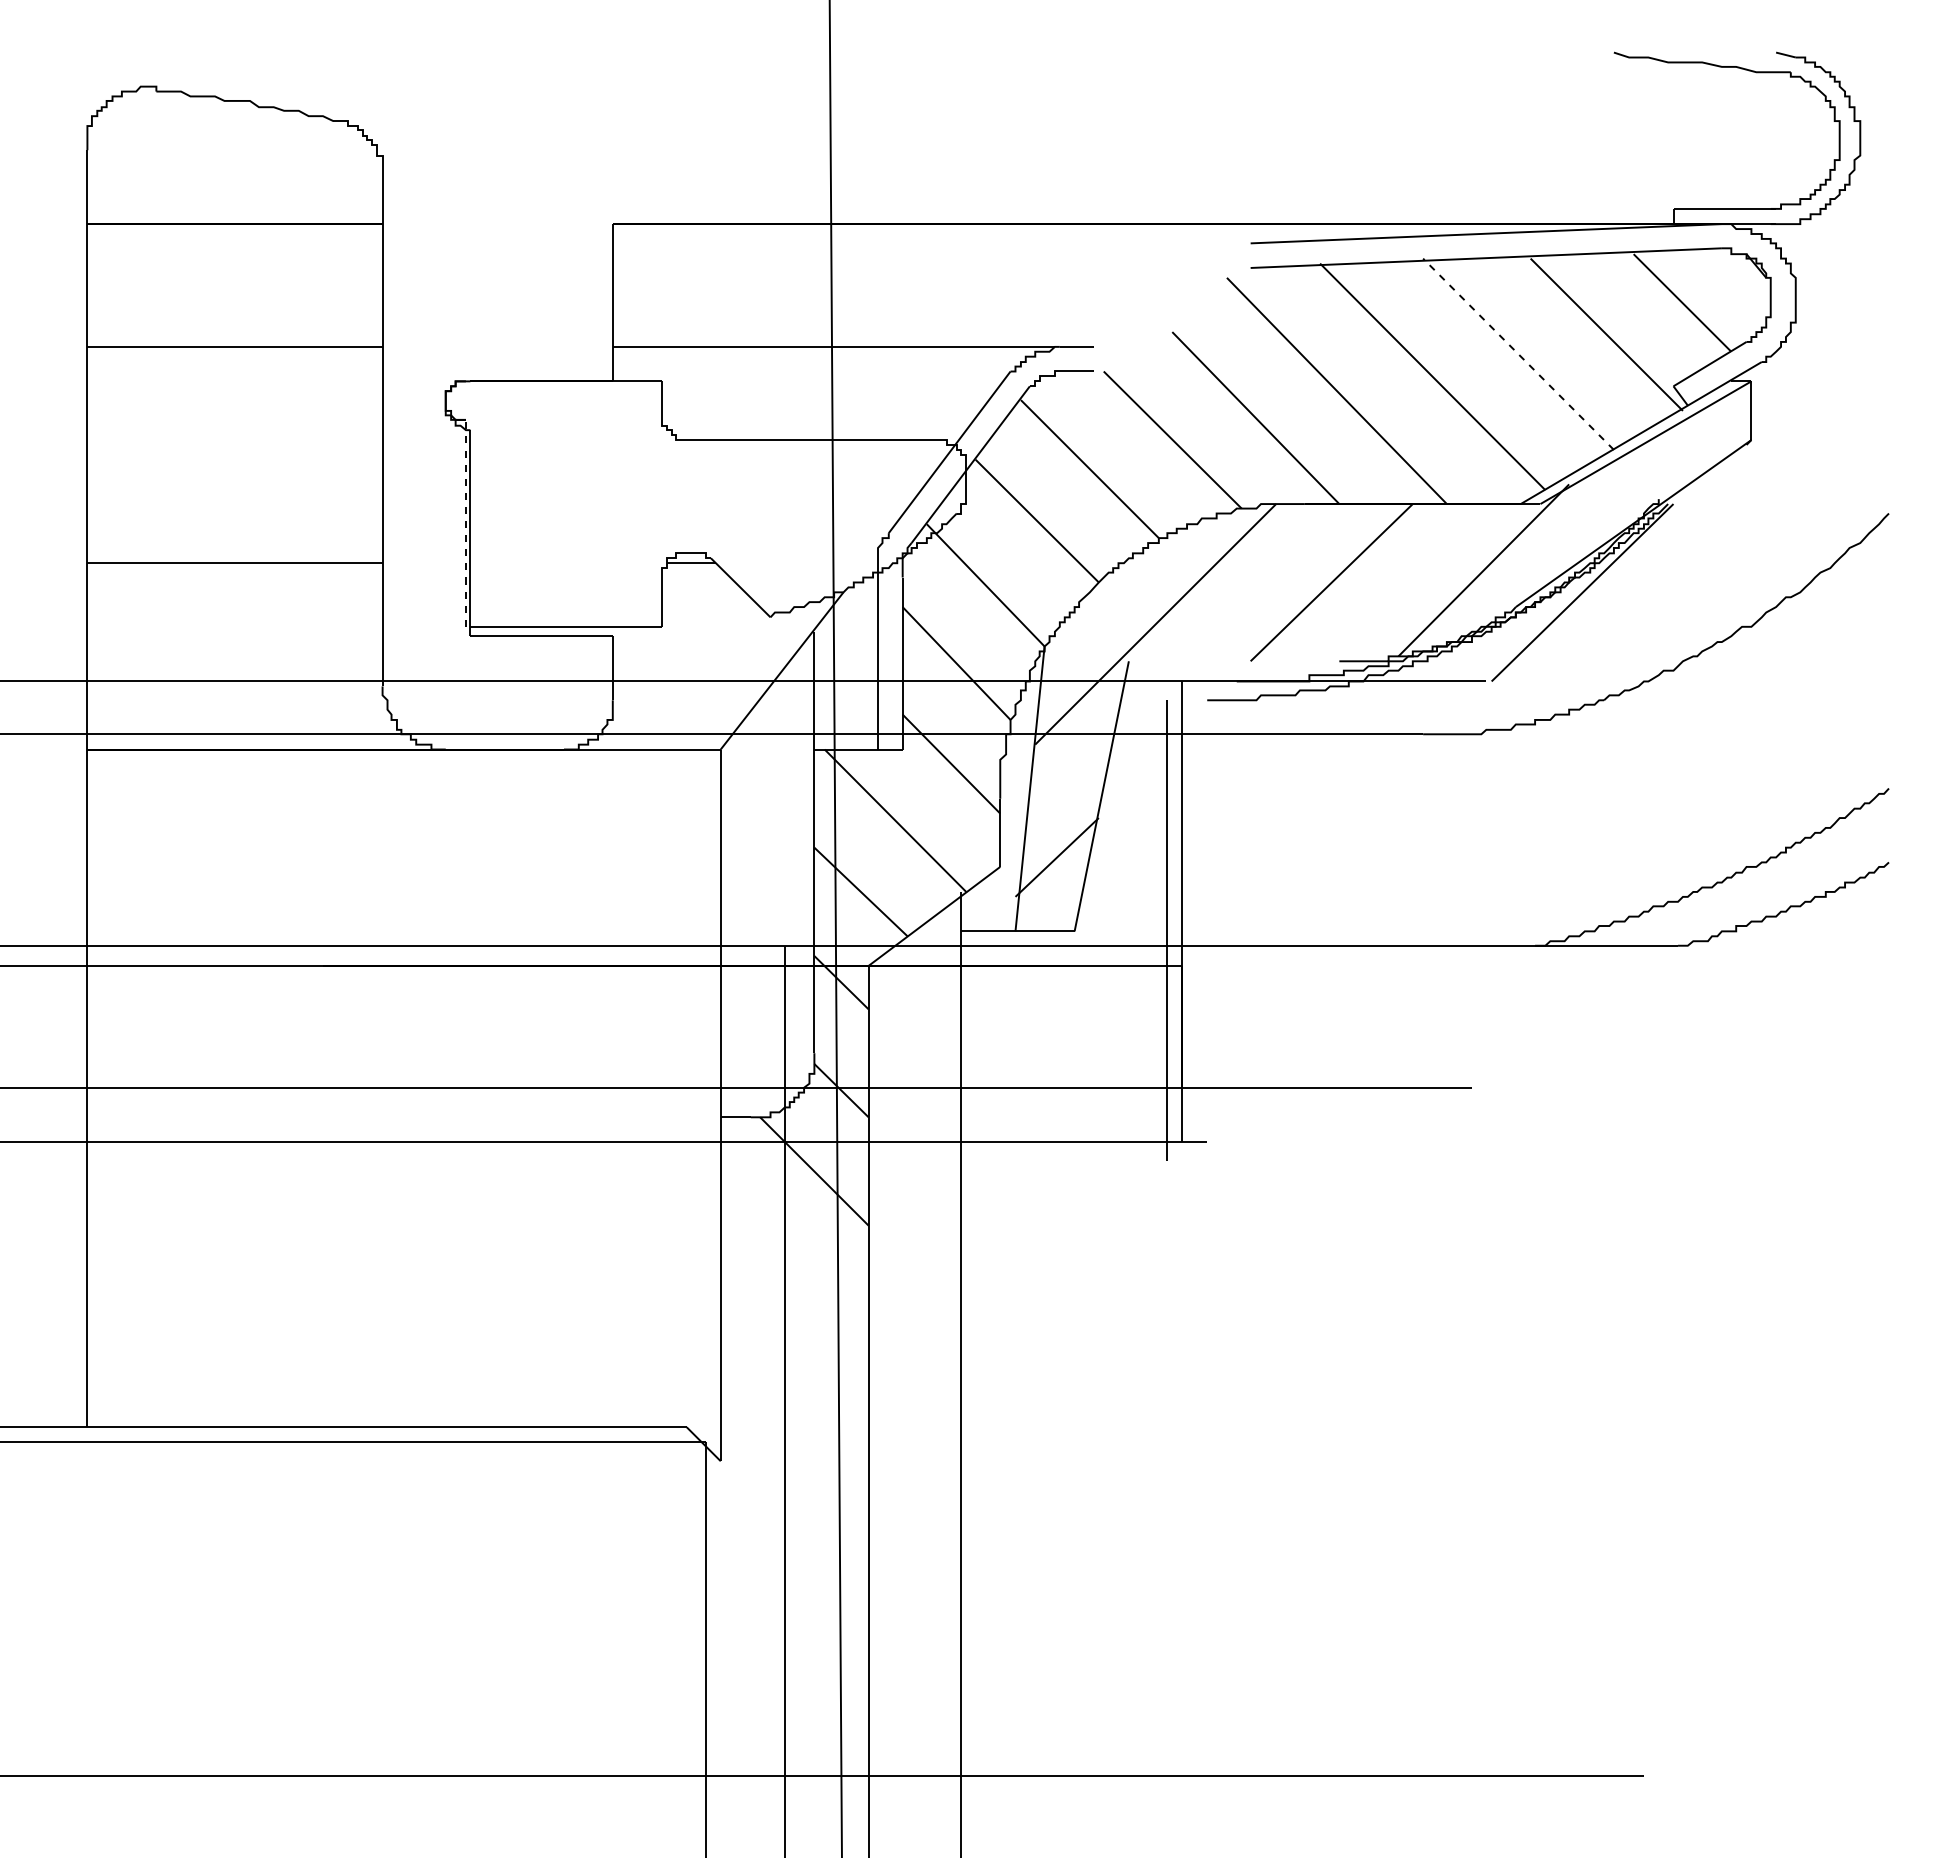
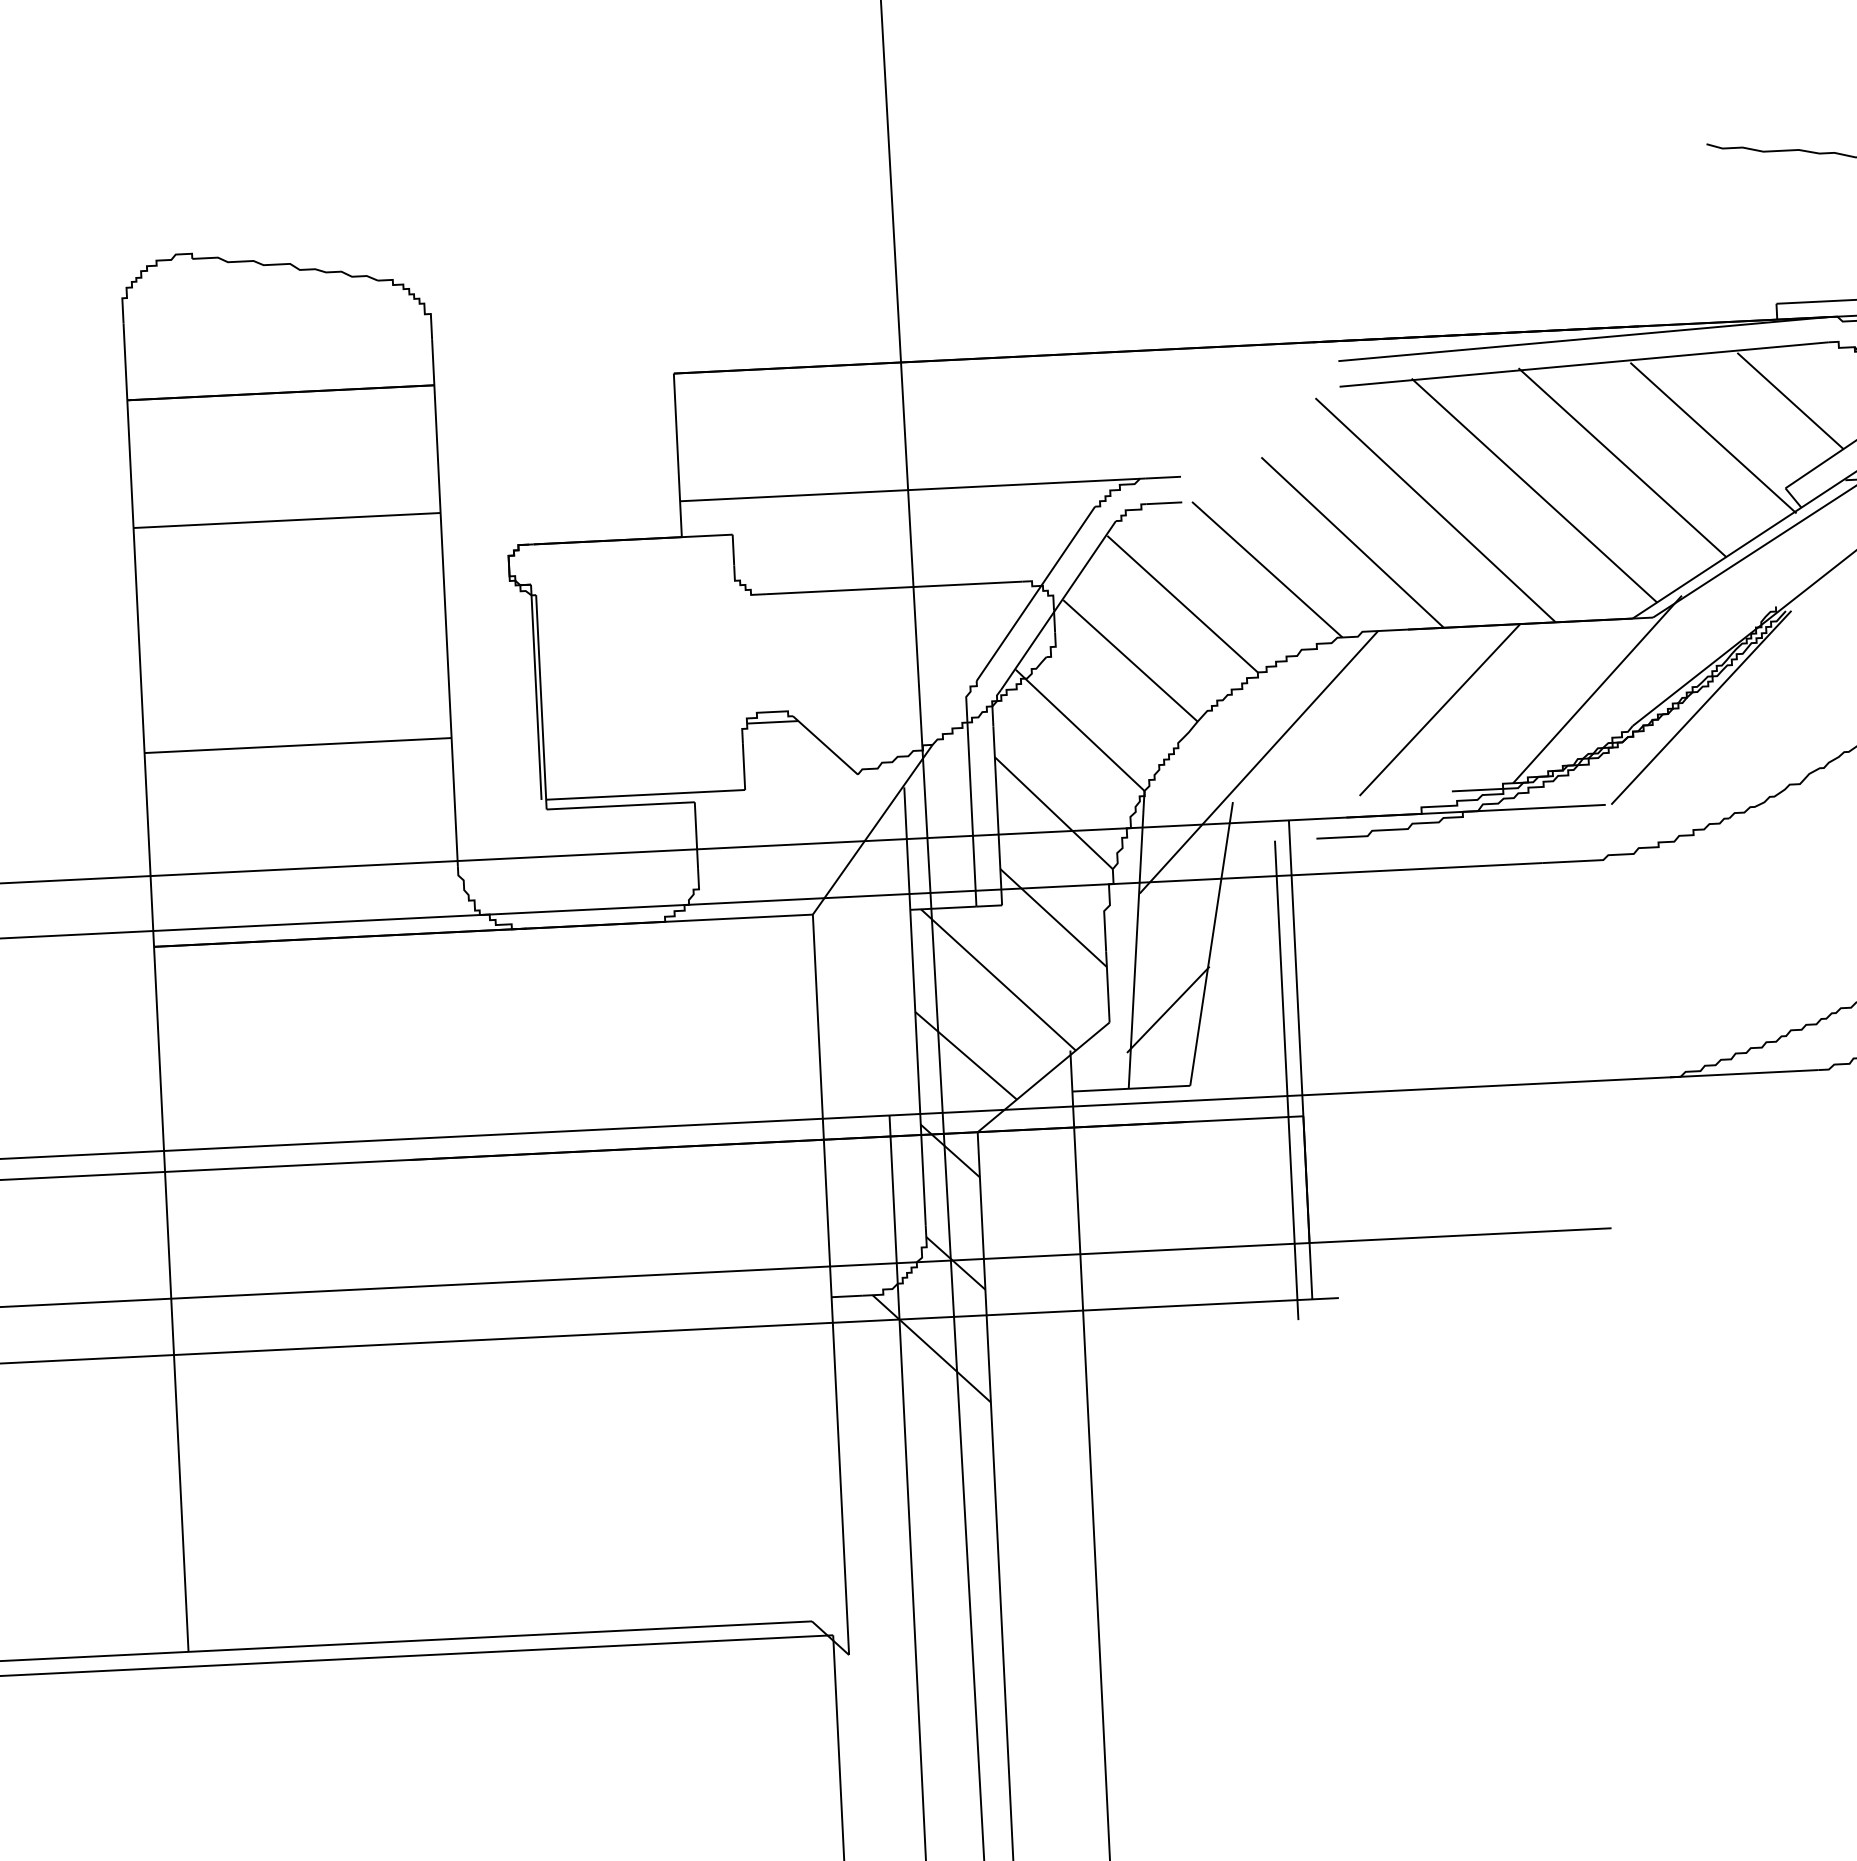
line: (1518, 353) -> (1622, 462), dashed -> solid
line: (465, 522) -> (535, 691), dashed -> solid

